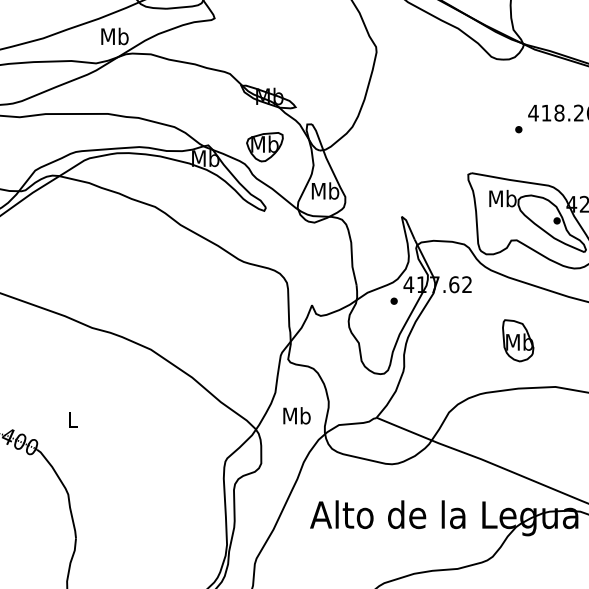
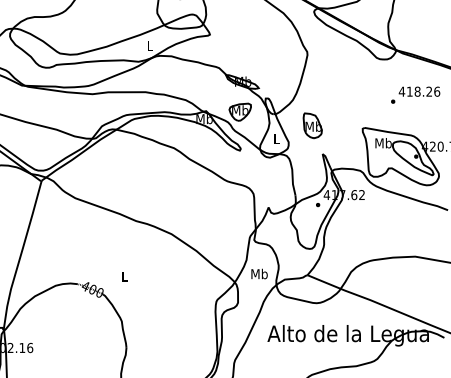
text: (114, 36) -> (149, 45), Mb -> L
text: (325, 190) -> (276, 138), Mb -> L
part: (517, 340) -> (312, 125), moved

